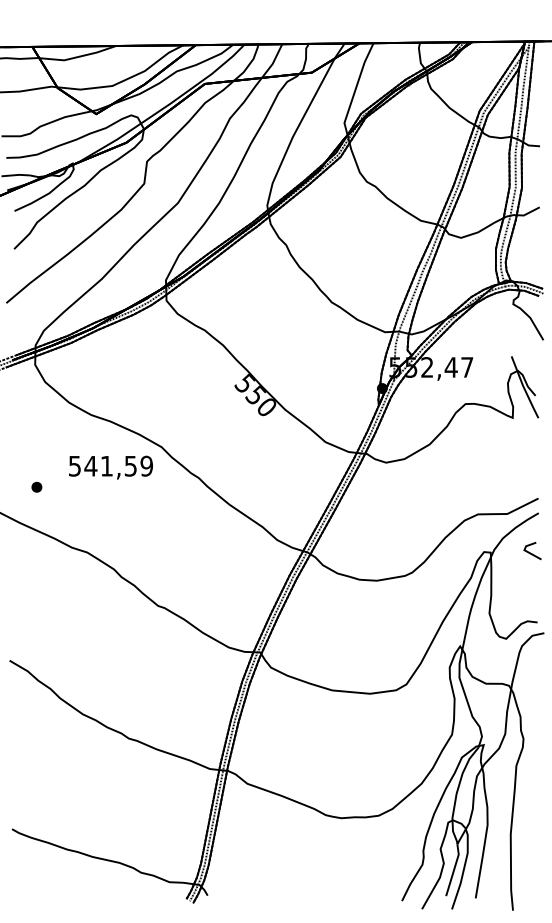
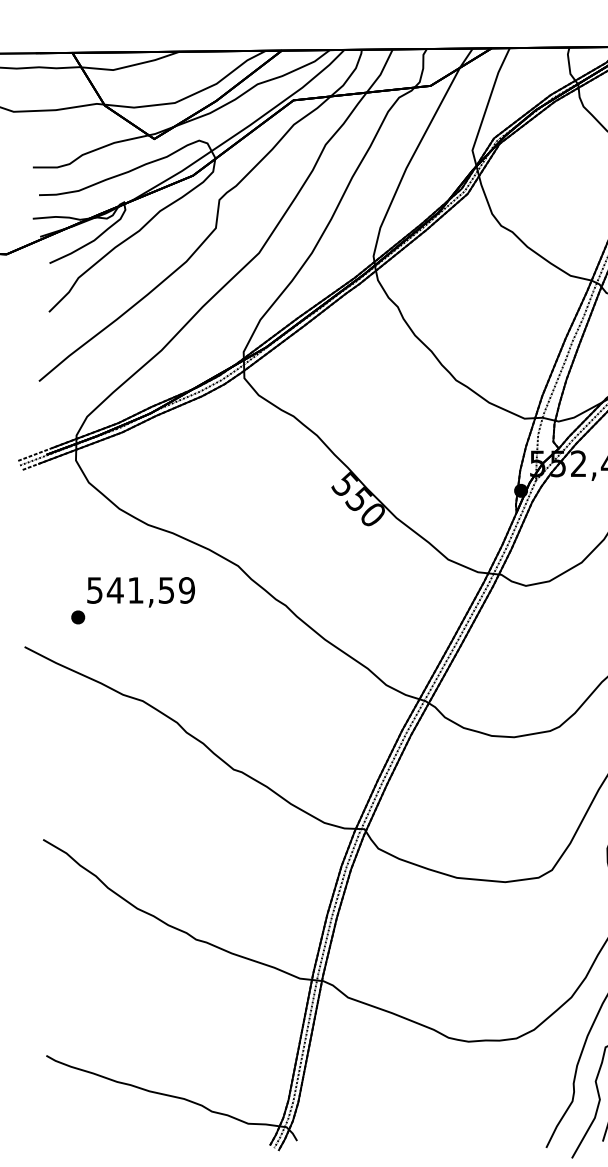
text: (110, 467) -> (140, 592), moved

